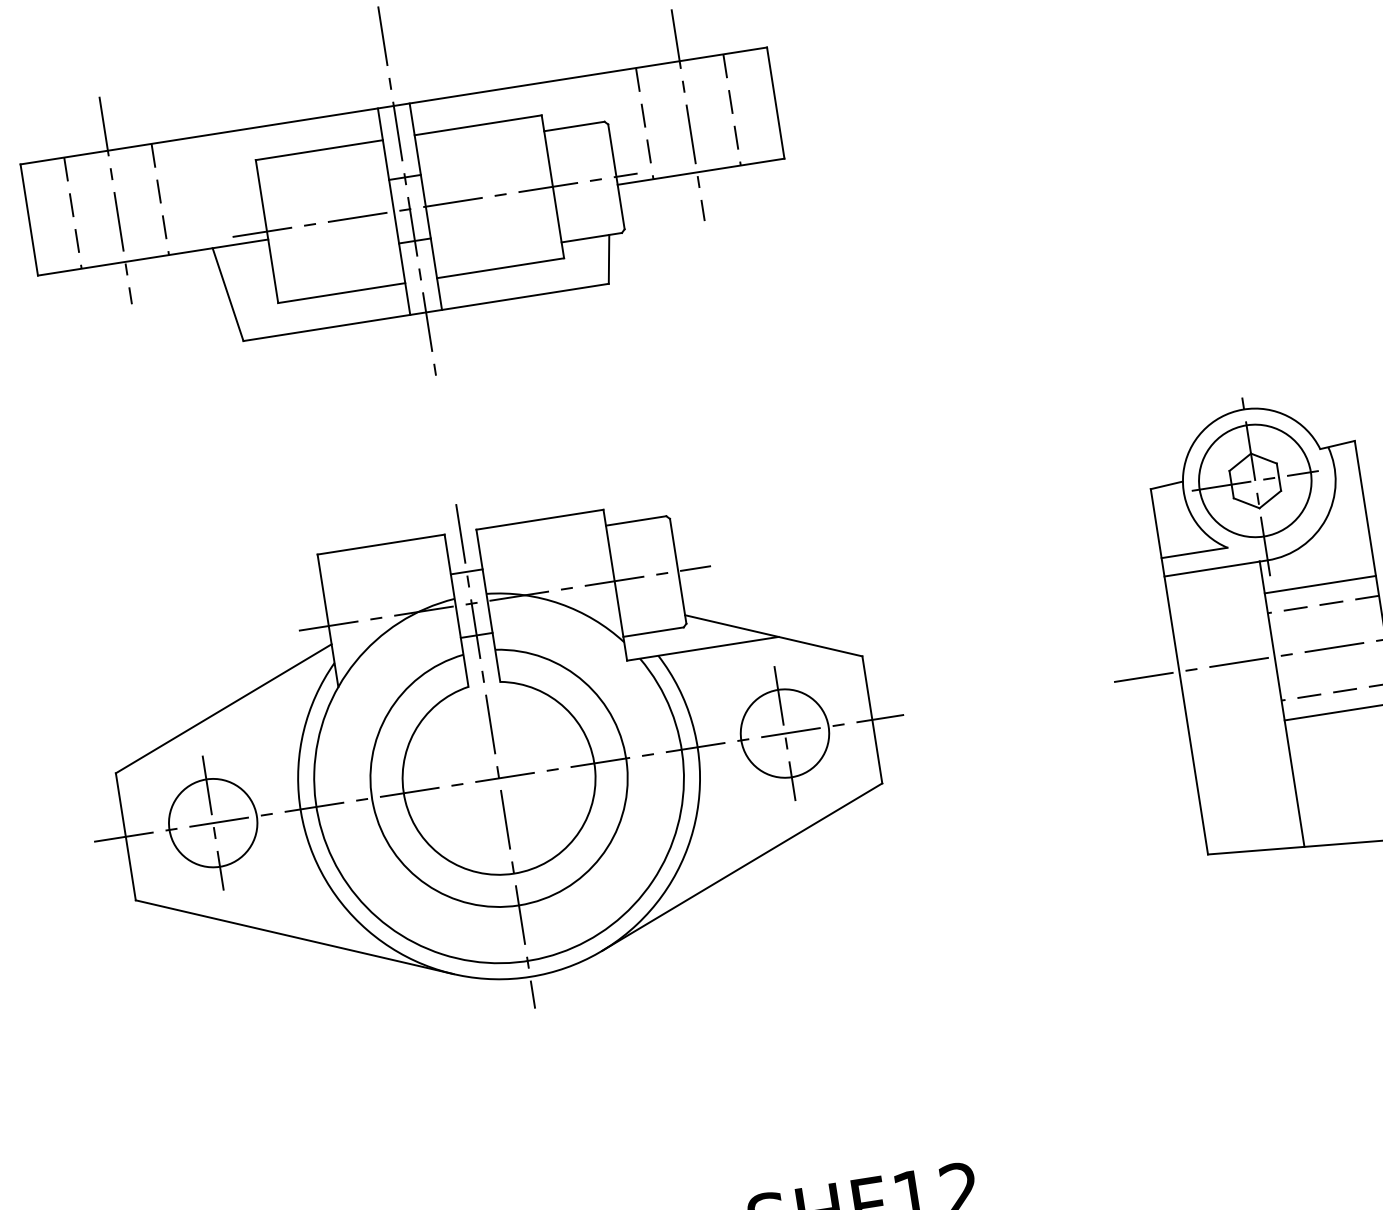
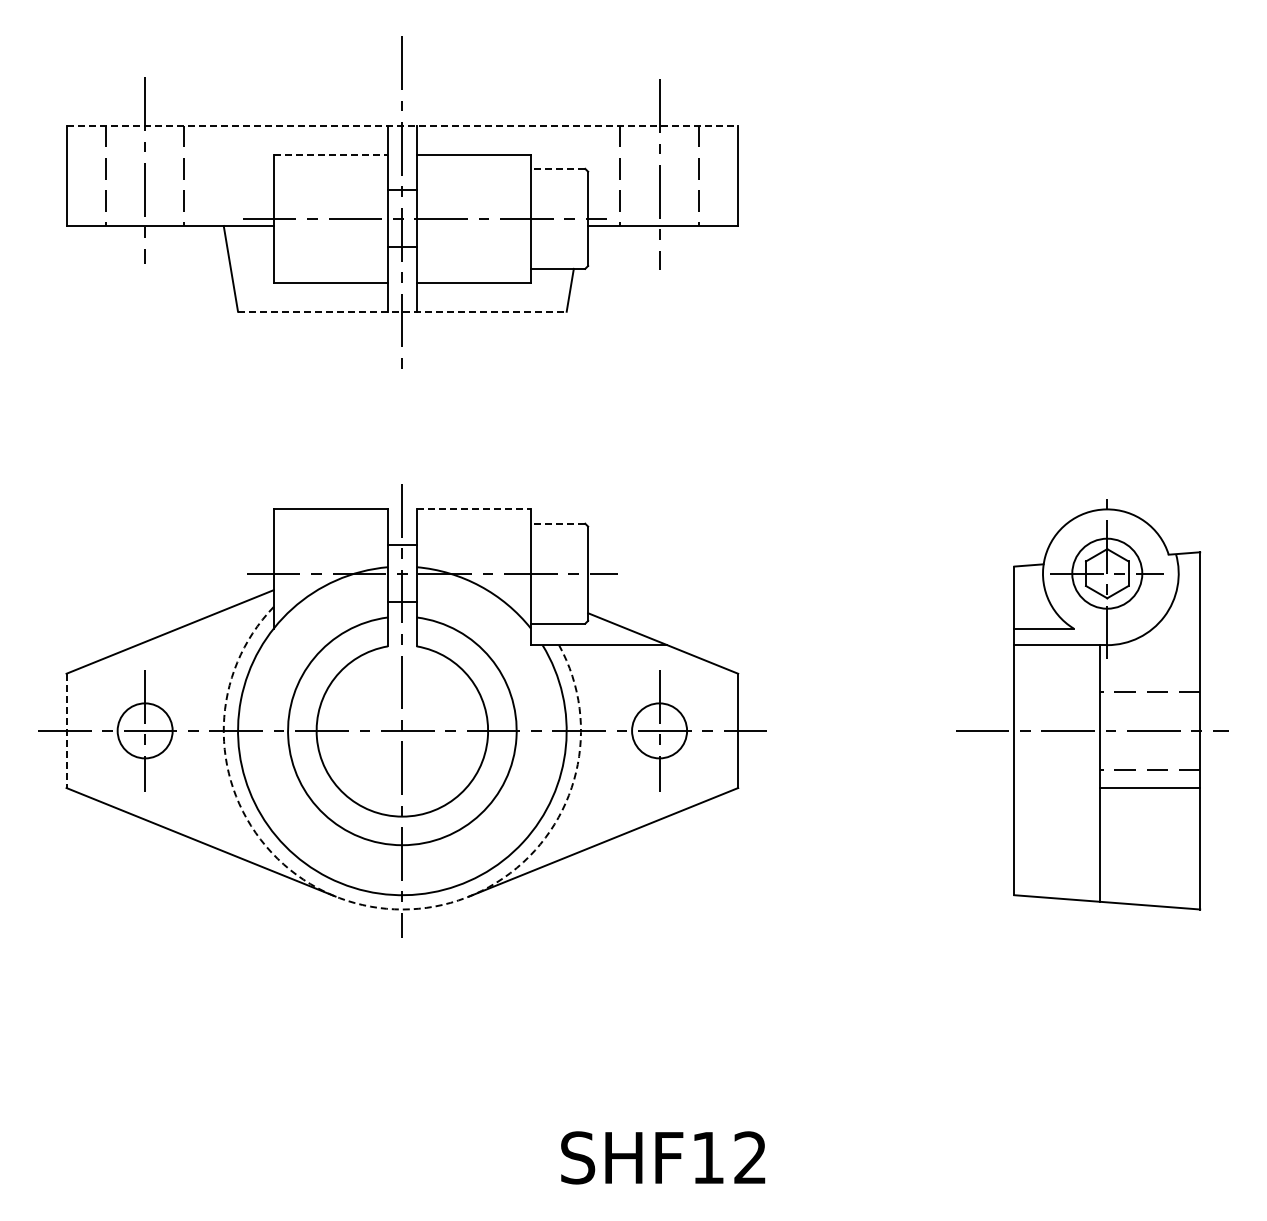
line: (393, 105) -> (402, 125), solid -> dashed
line: (573, 126) -> (557, 168), solid -> dashed
line: (319, 149) -> (331, 154), solid -> dashed
line: (426, 312) -> (402, 311), solid -> dashed
circle: (1255, 480) -> (1107, 573), size x0.7
line: (540, 519) -> (474, 509), solid -> dashed
line: (635, 520) -> (557, 523), solid -> dashed
line: (1320, 584) -> (1150, 673), removed
circle: (784, 733) -> (659, 730), size x0.7
circle: (212, 822) -> (144, 730), size x0.7
line: (125, 837) -> (66, 731), solid -> dashed
arc: (503, 978) -> (378, 907), solid -> dashed

